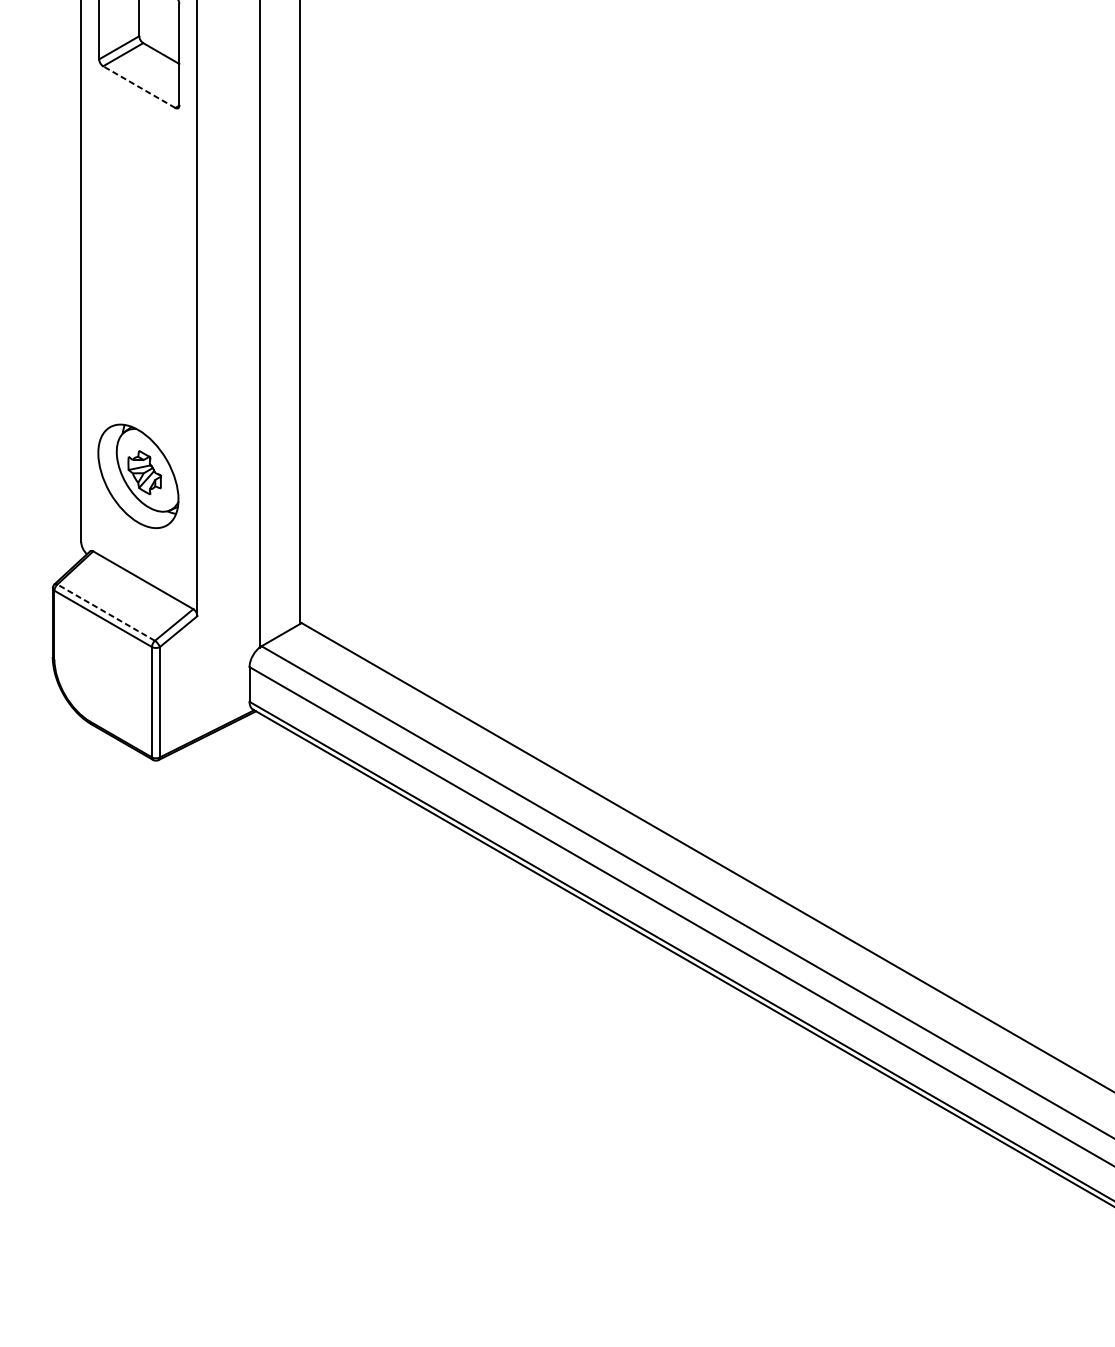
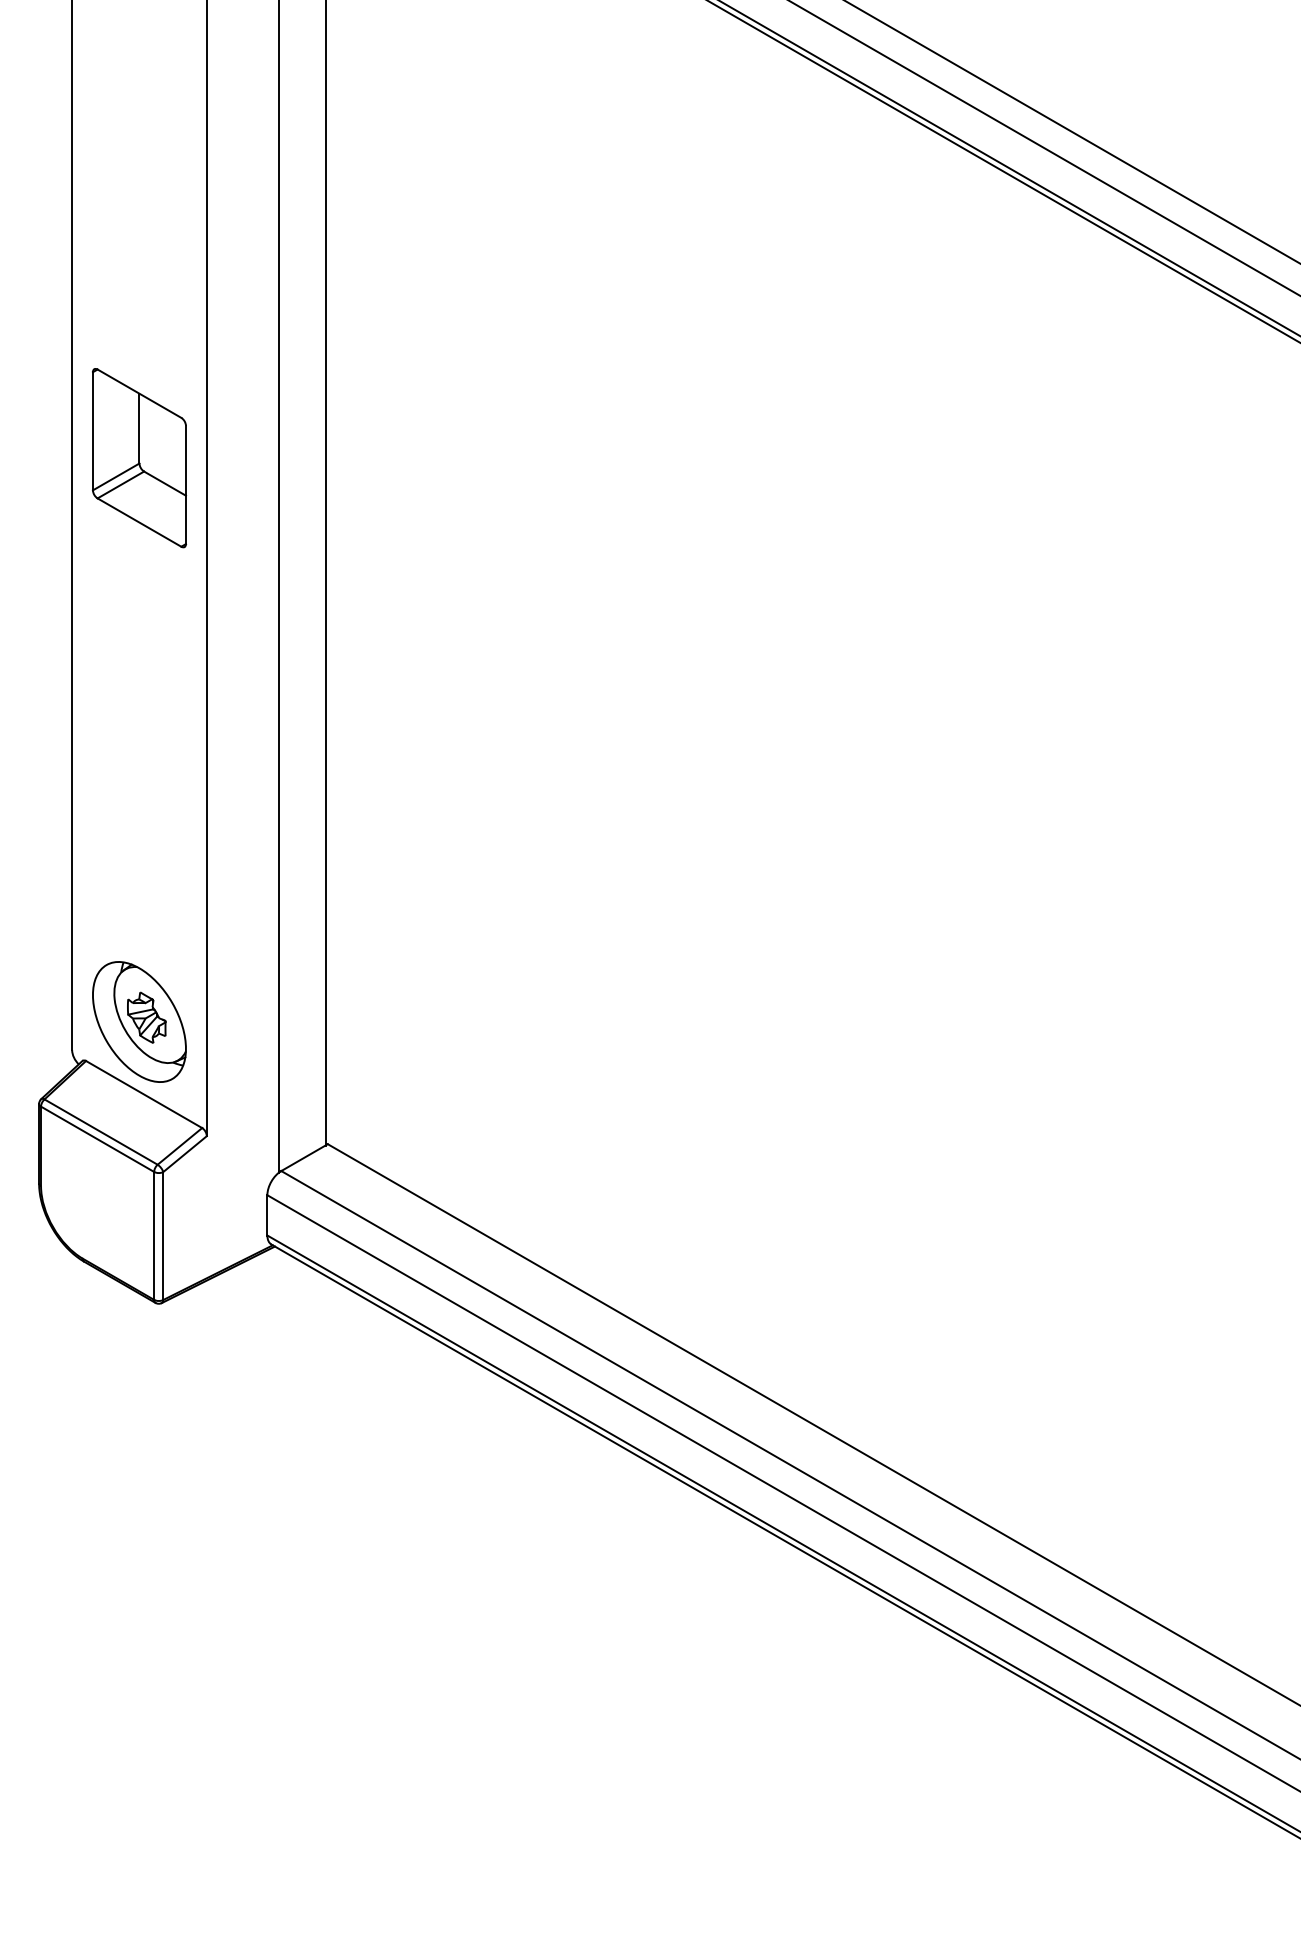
line: (139, 87) -> (139, 522), dashed -> solid
part: (138, 475) -> (139, 1021), moved
line: (105, 612) -> (100, 1131), dashed -> solid

